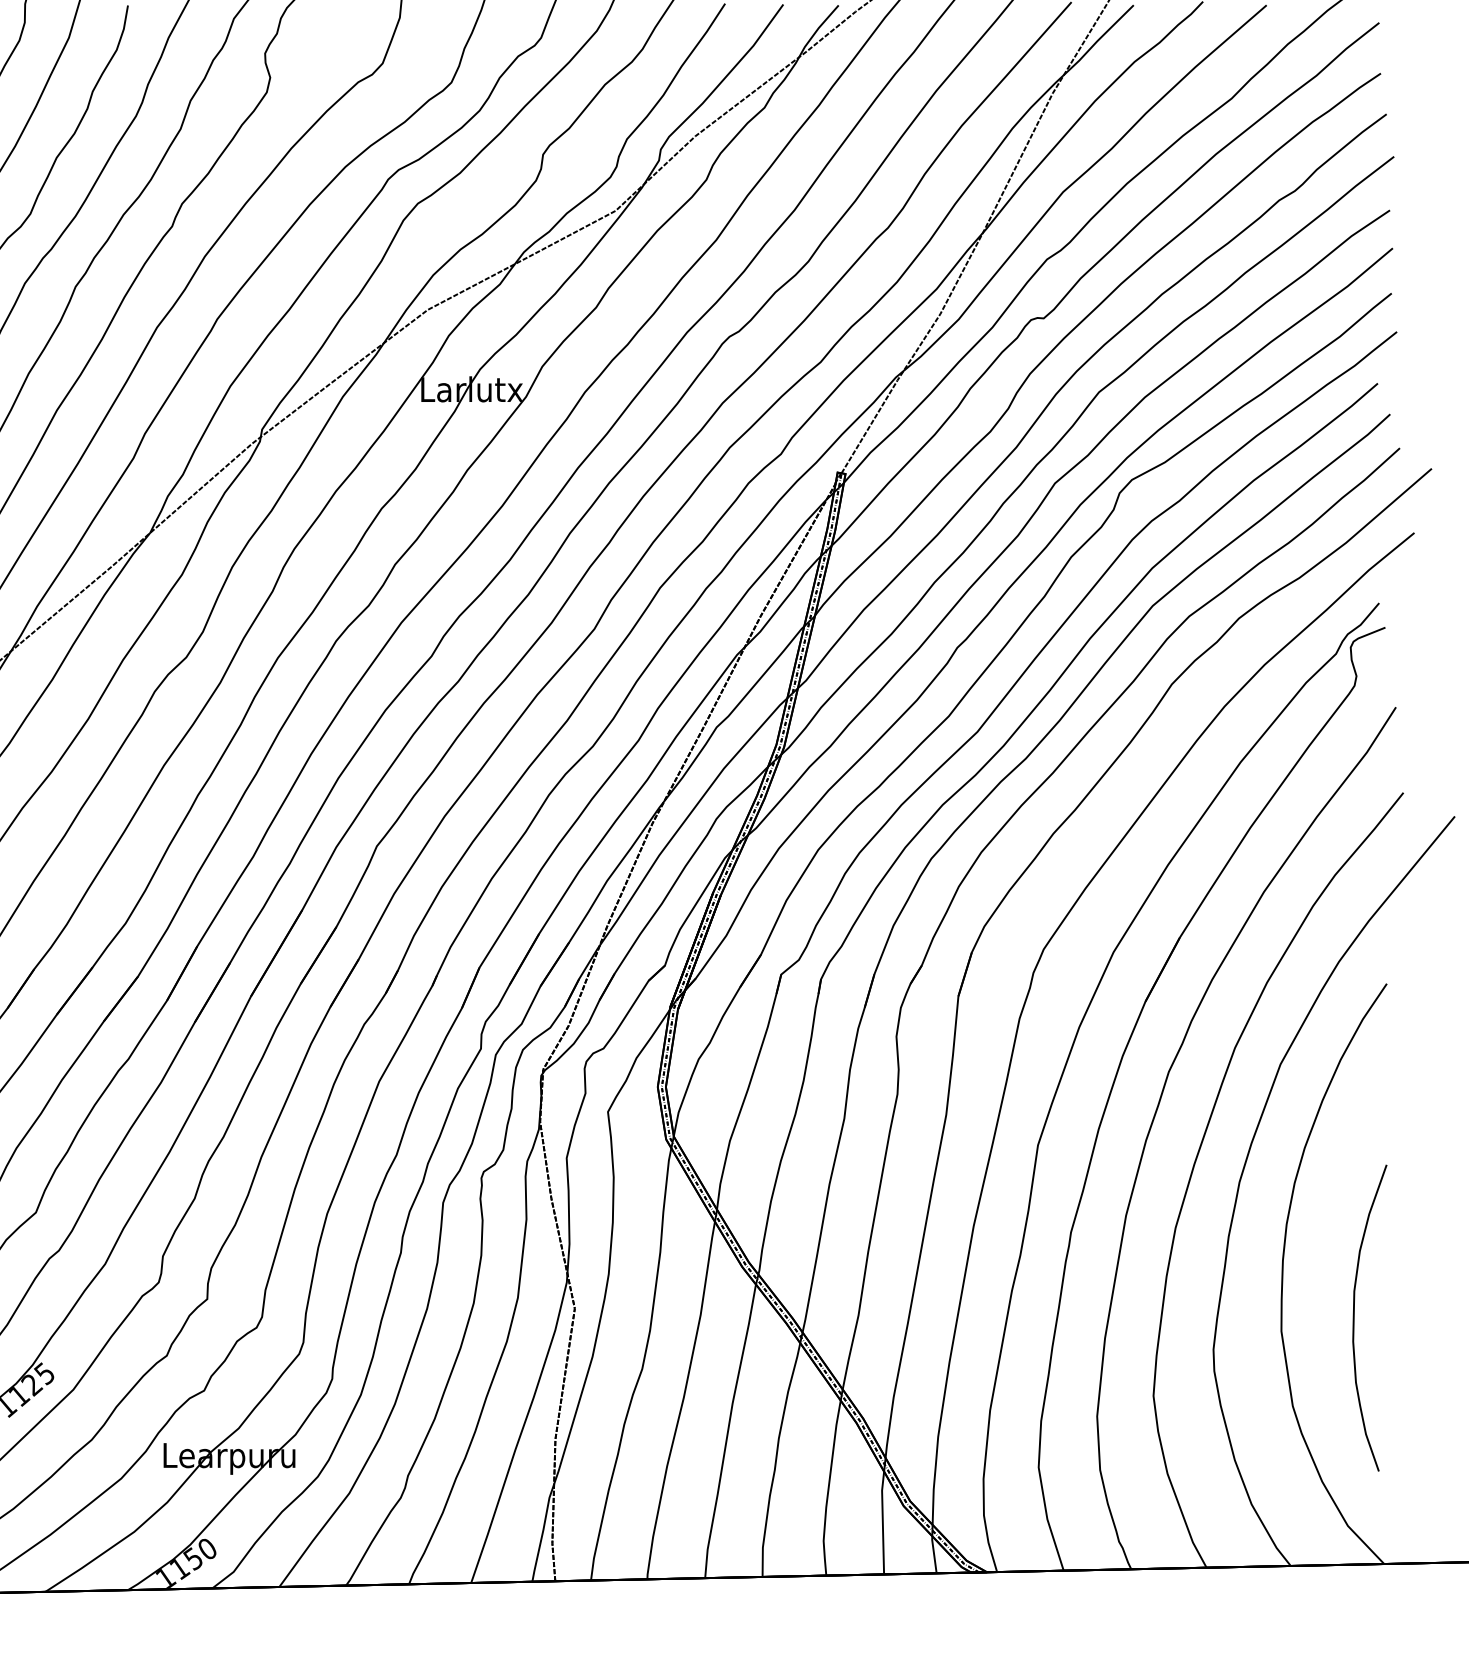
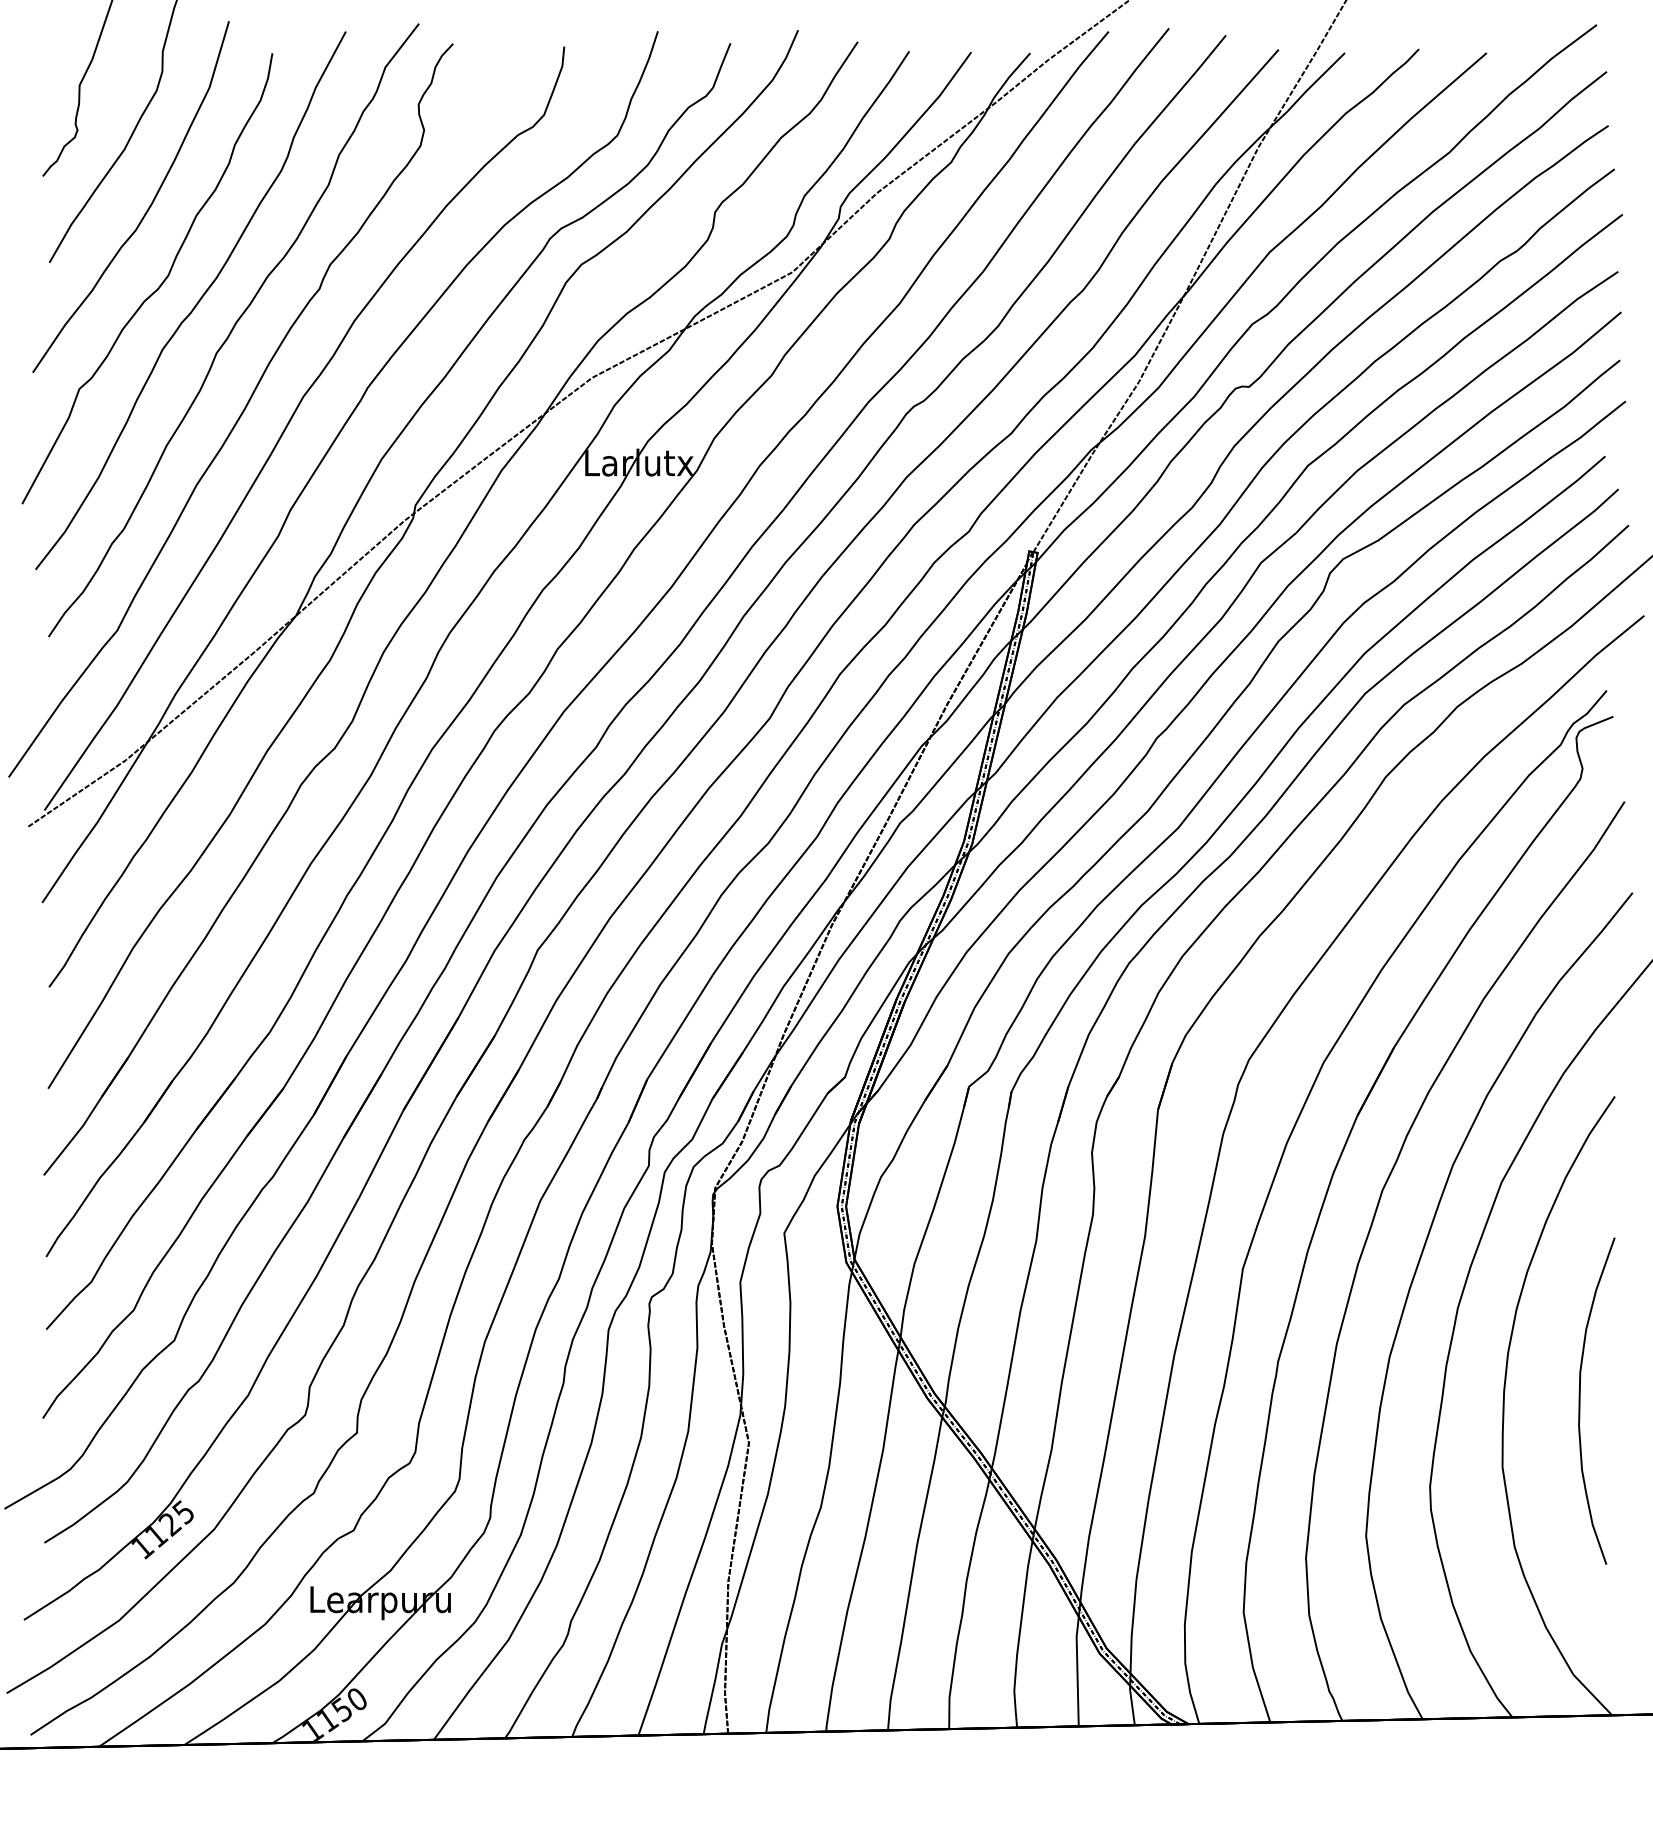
curve: (1354, 1317) -> (1580, 1400), moved

